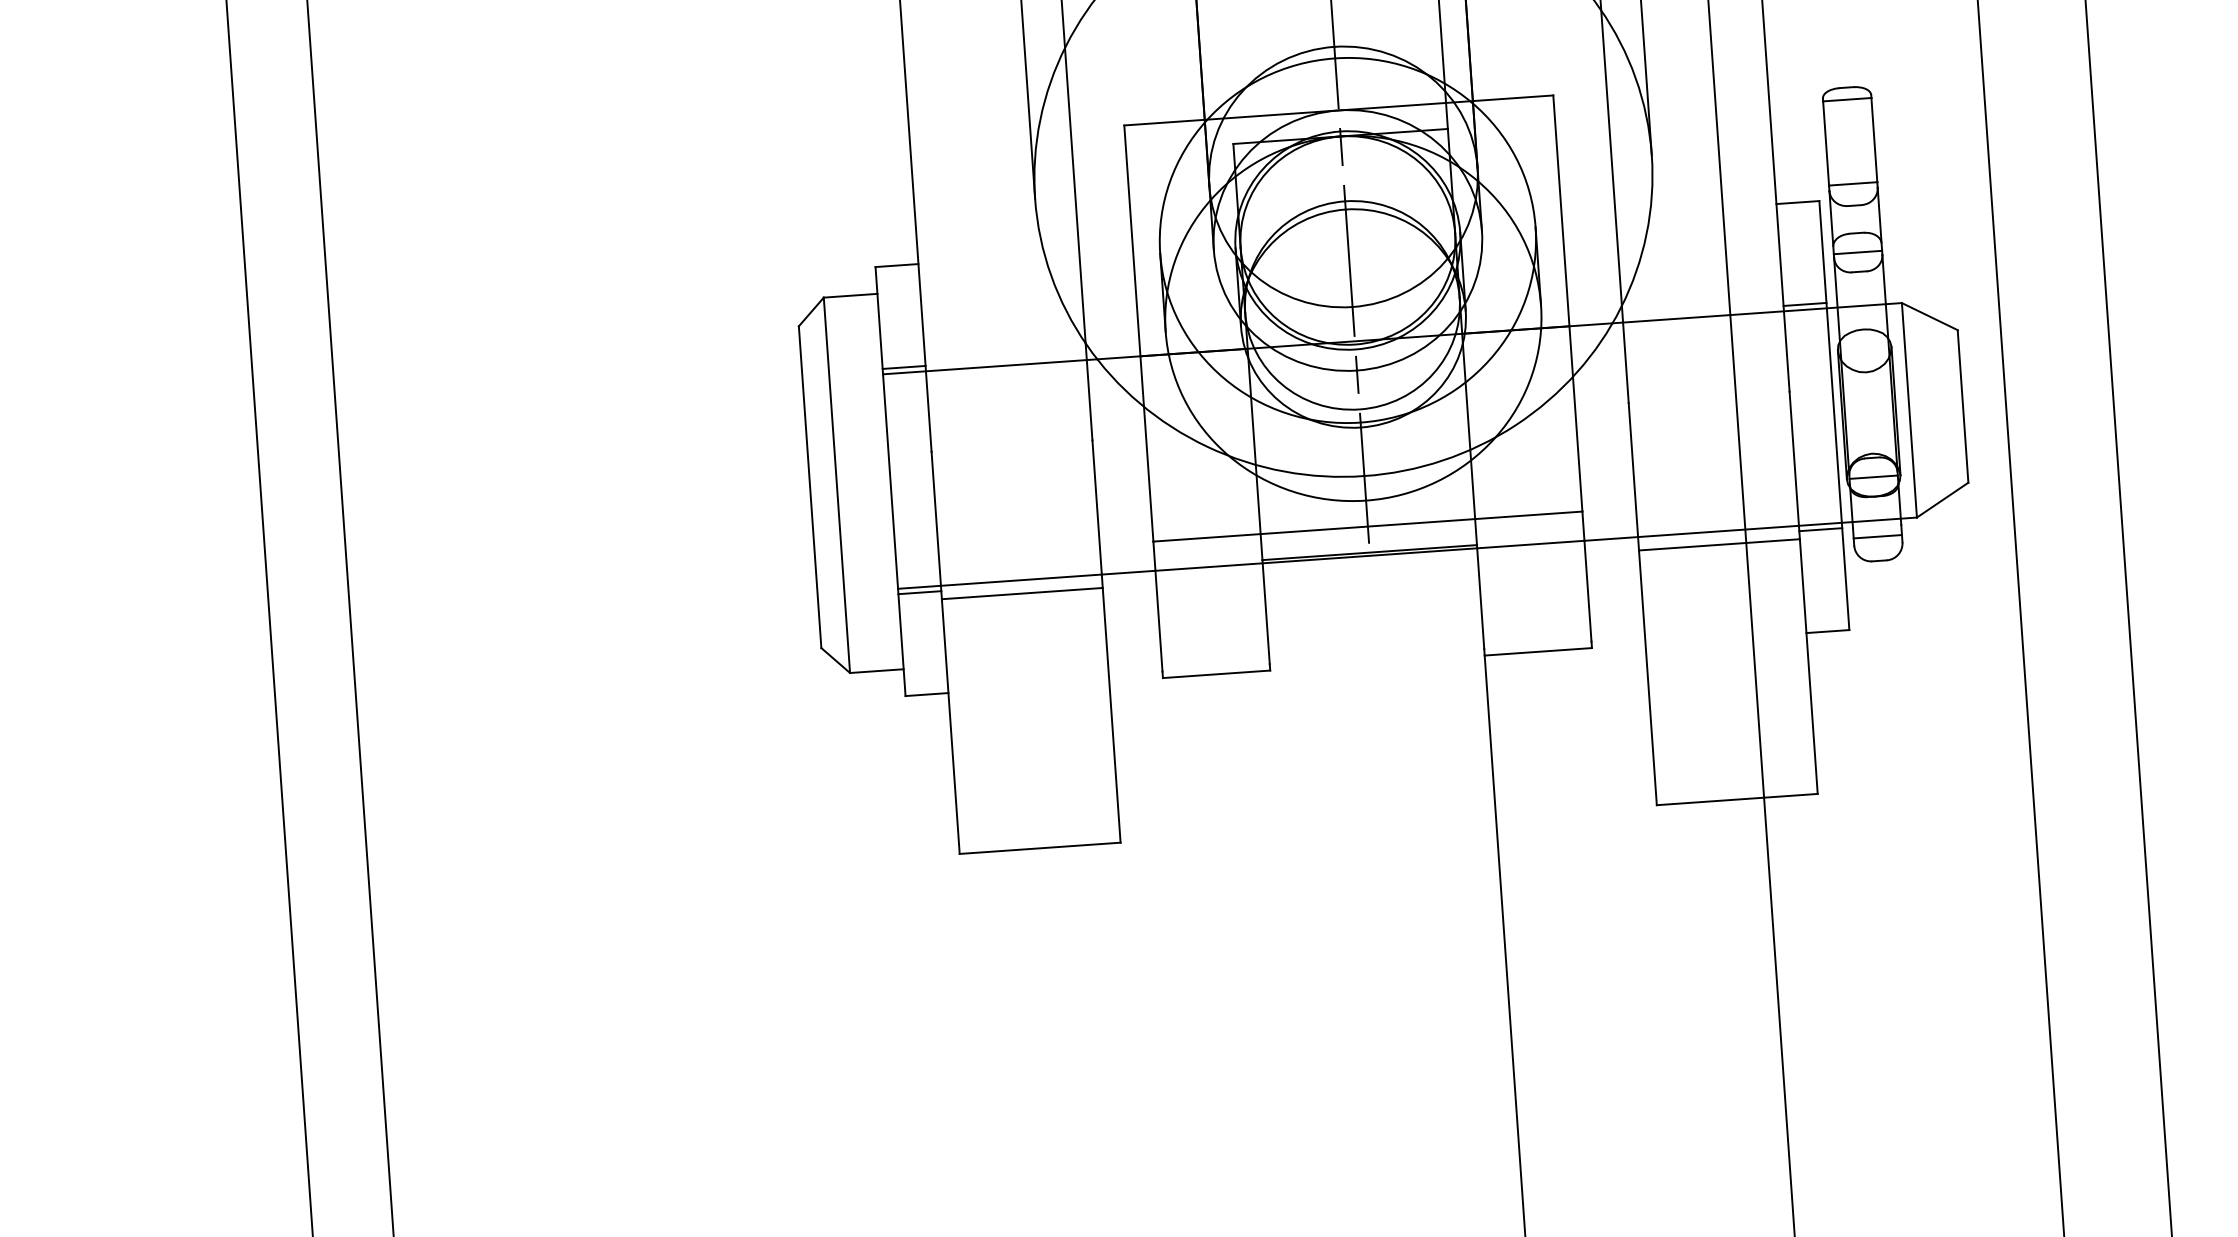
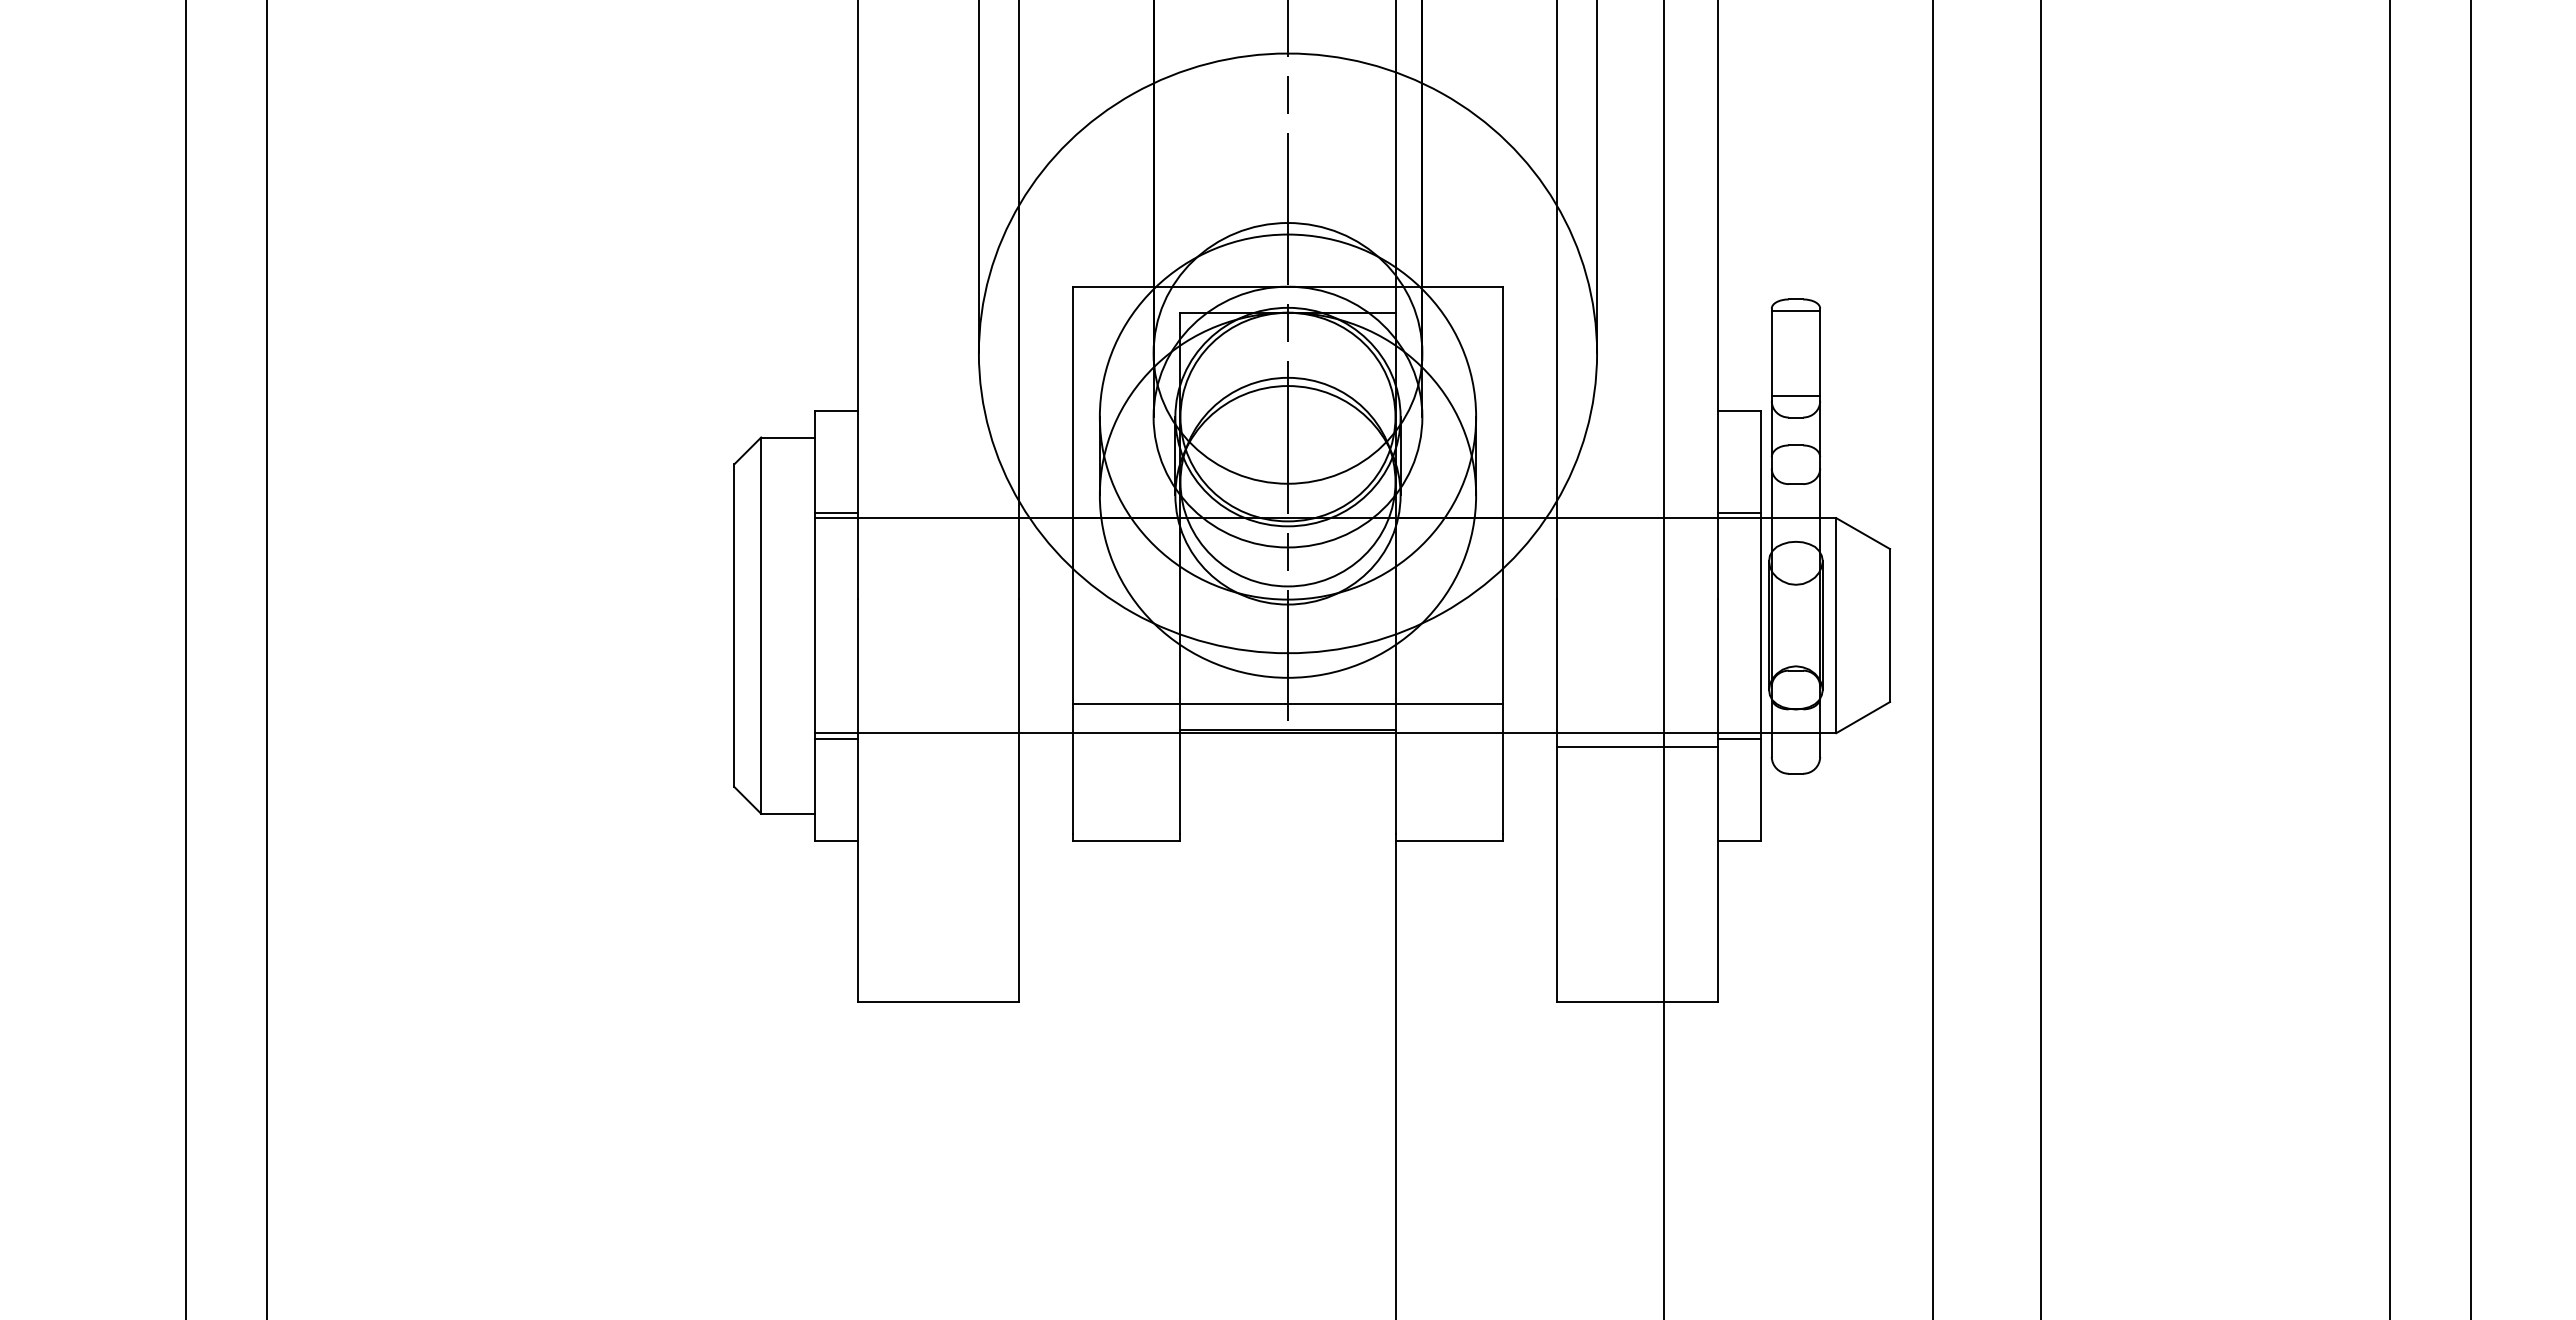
line: (1857, 252) -> (1795, 464), removed
line: (1873, 476) -> (1795, 689), removed
line: (1877, 536) -> (1795, 749), removed
line: (1022, 593) -> (938, 746), removed

